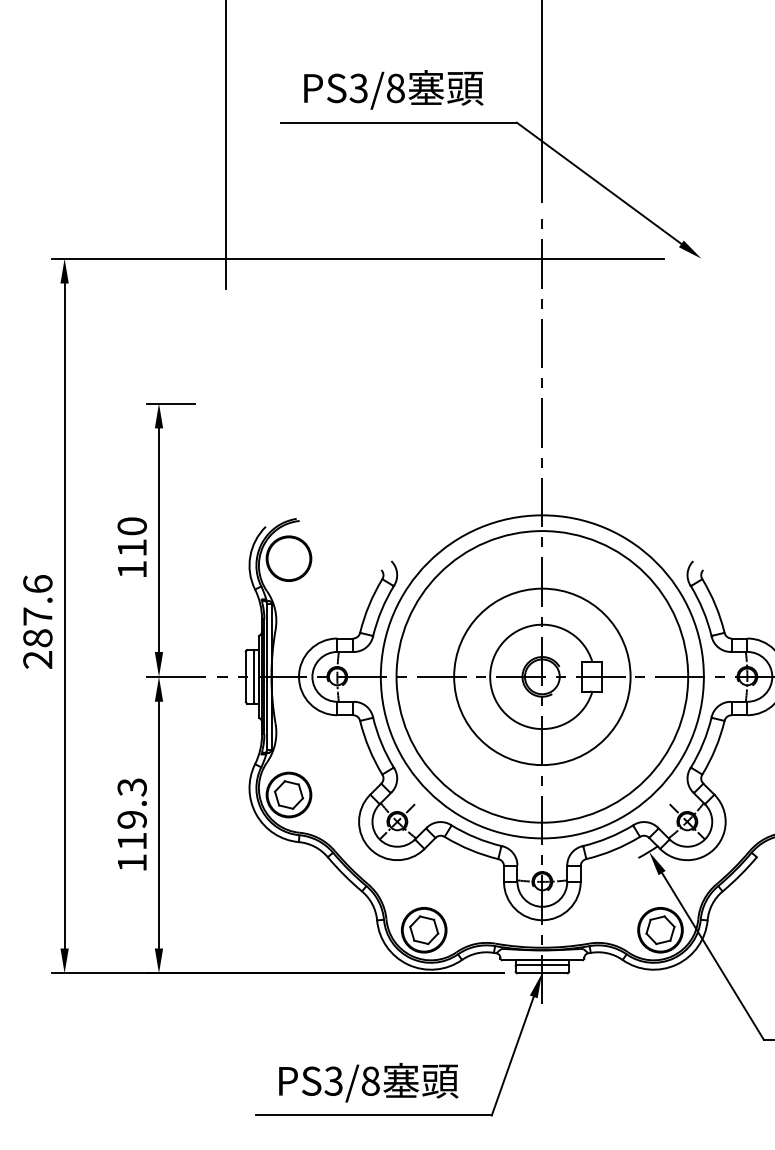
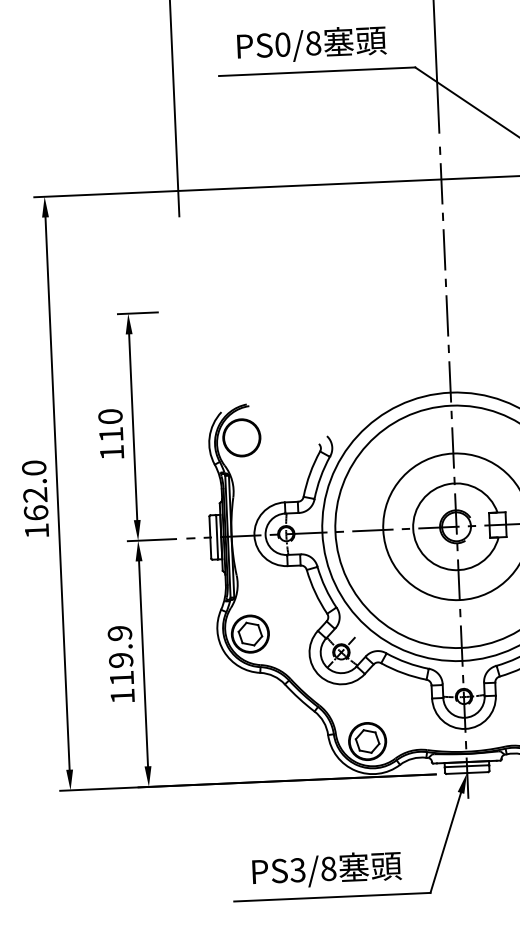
text: (358, 88) -> (282, 44), PS3/8 -> PS0/8
text: (37, 621) -> (35, 499), 287.6 -> 162.0
text: (131, 787) -> (119, 633), 119.3 -> 119.9

